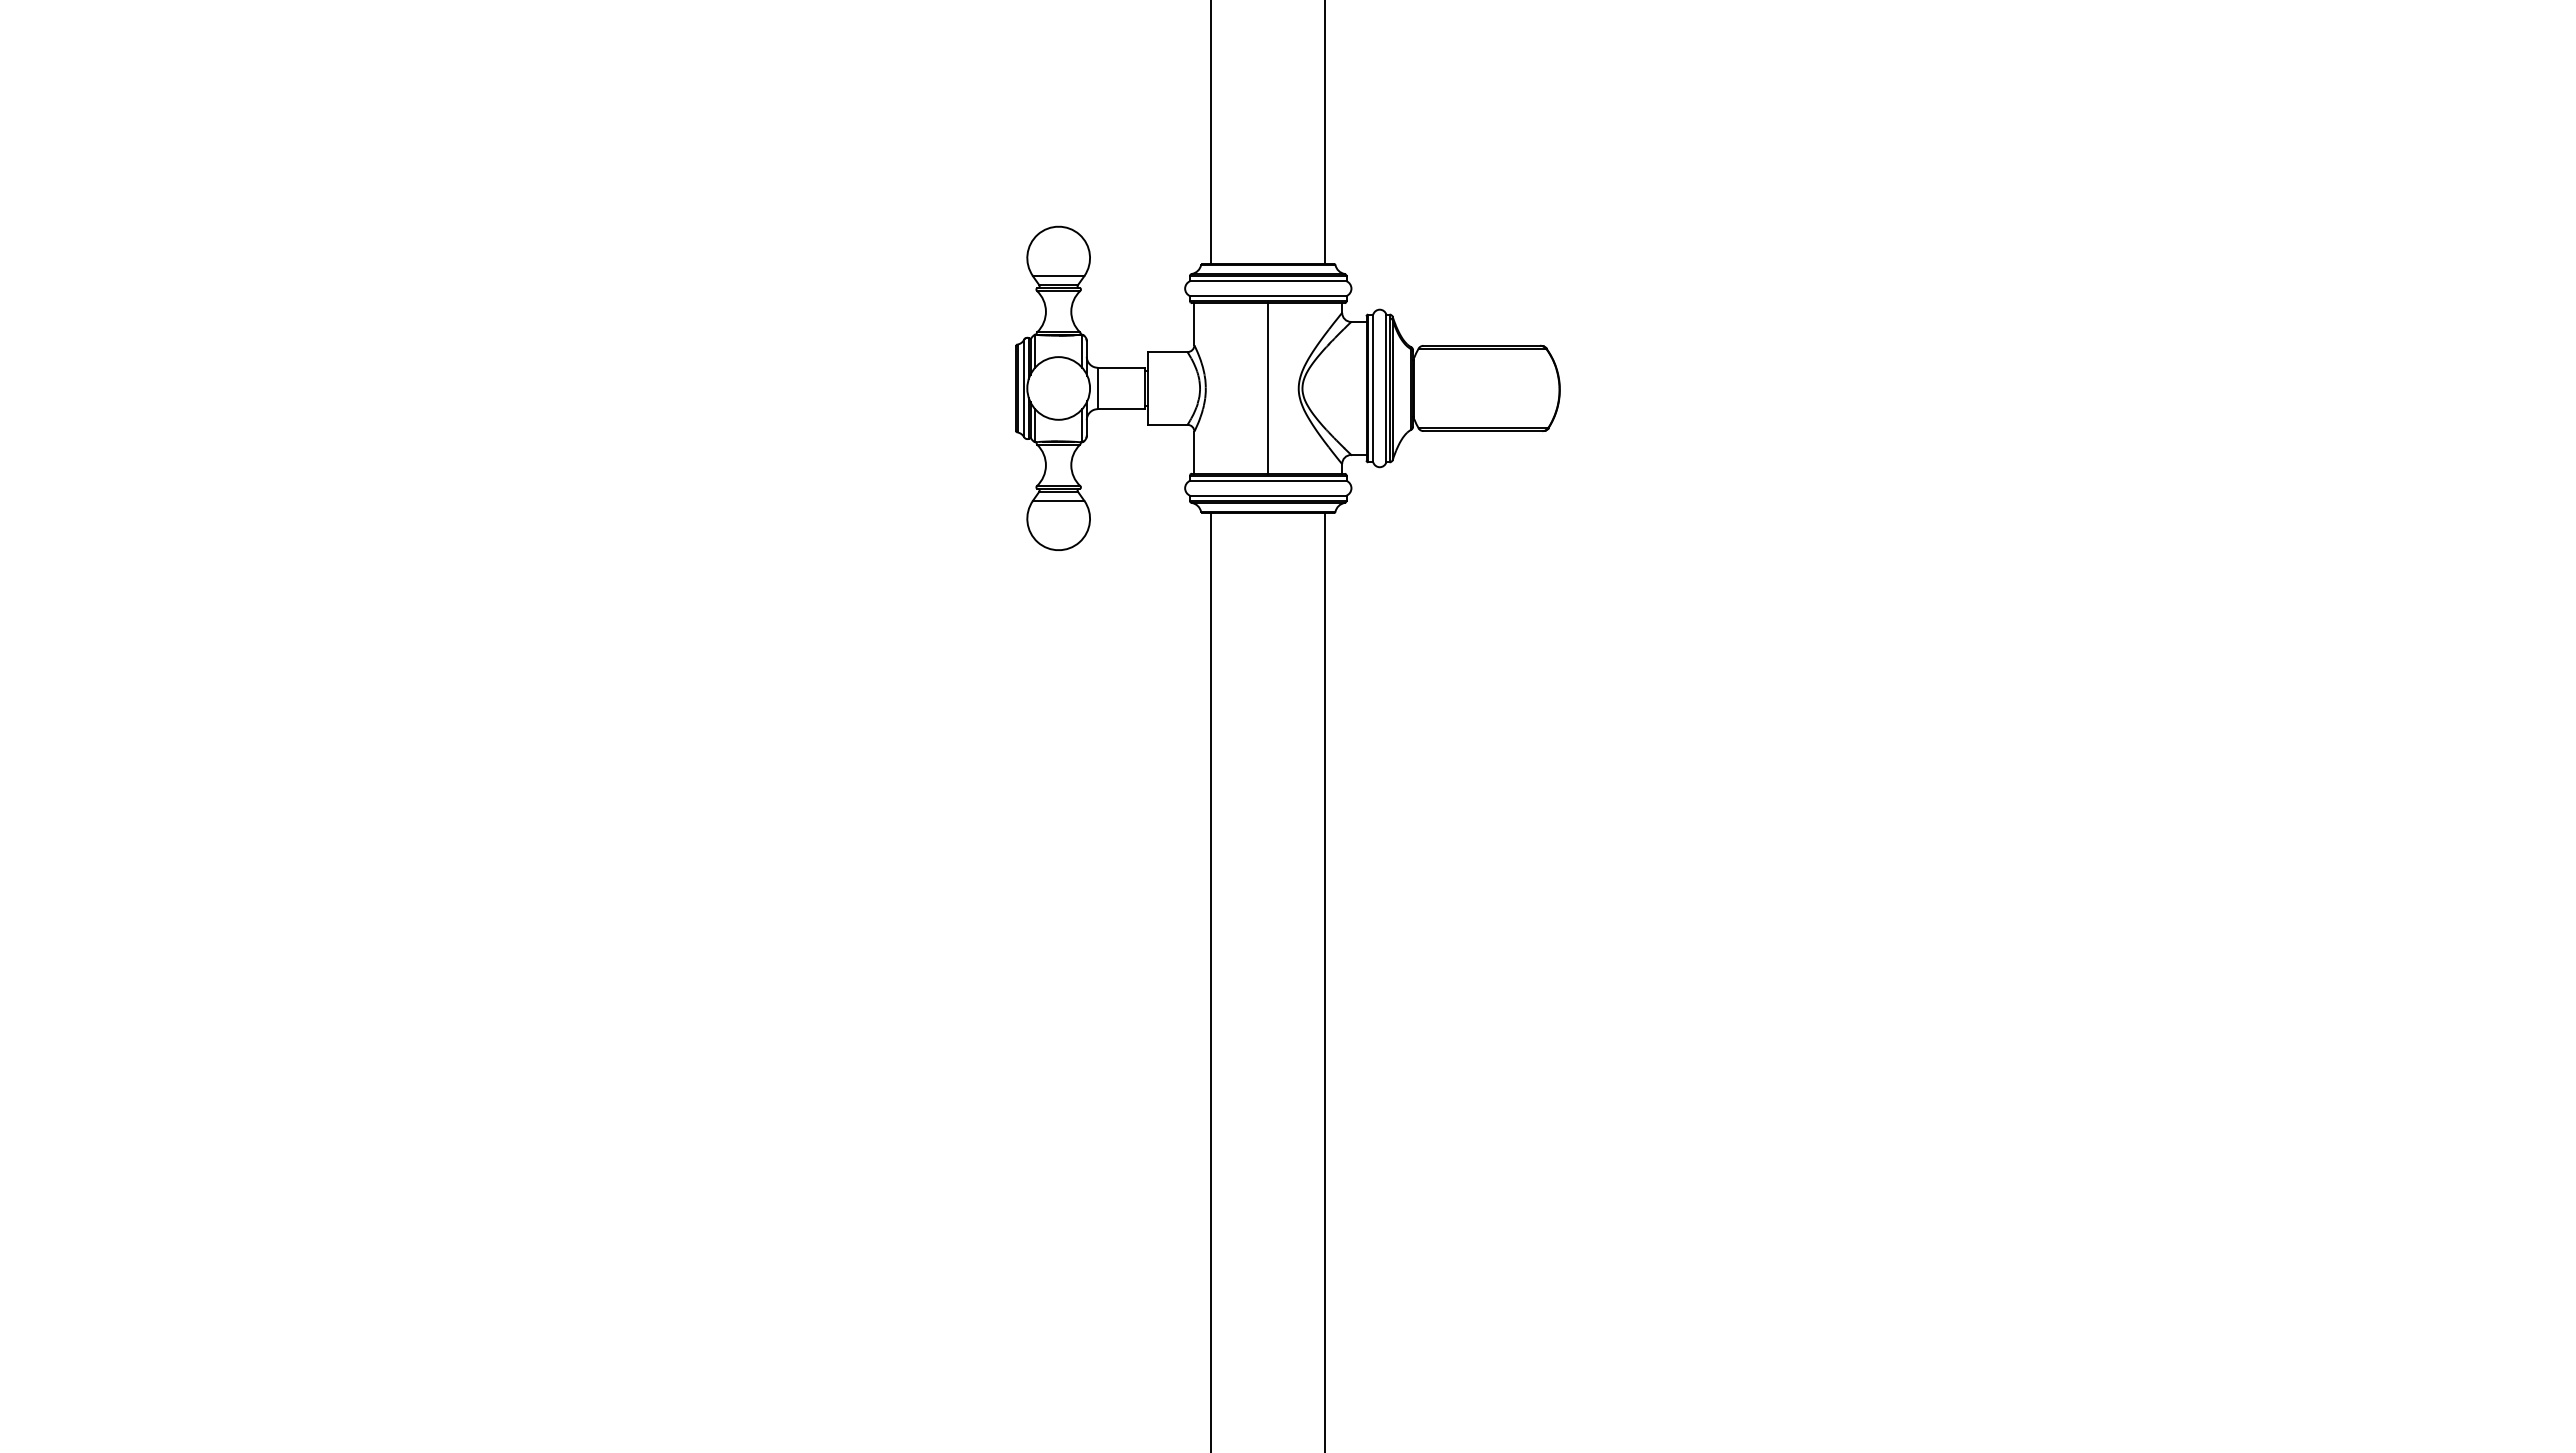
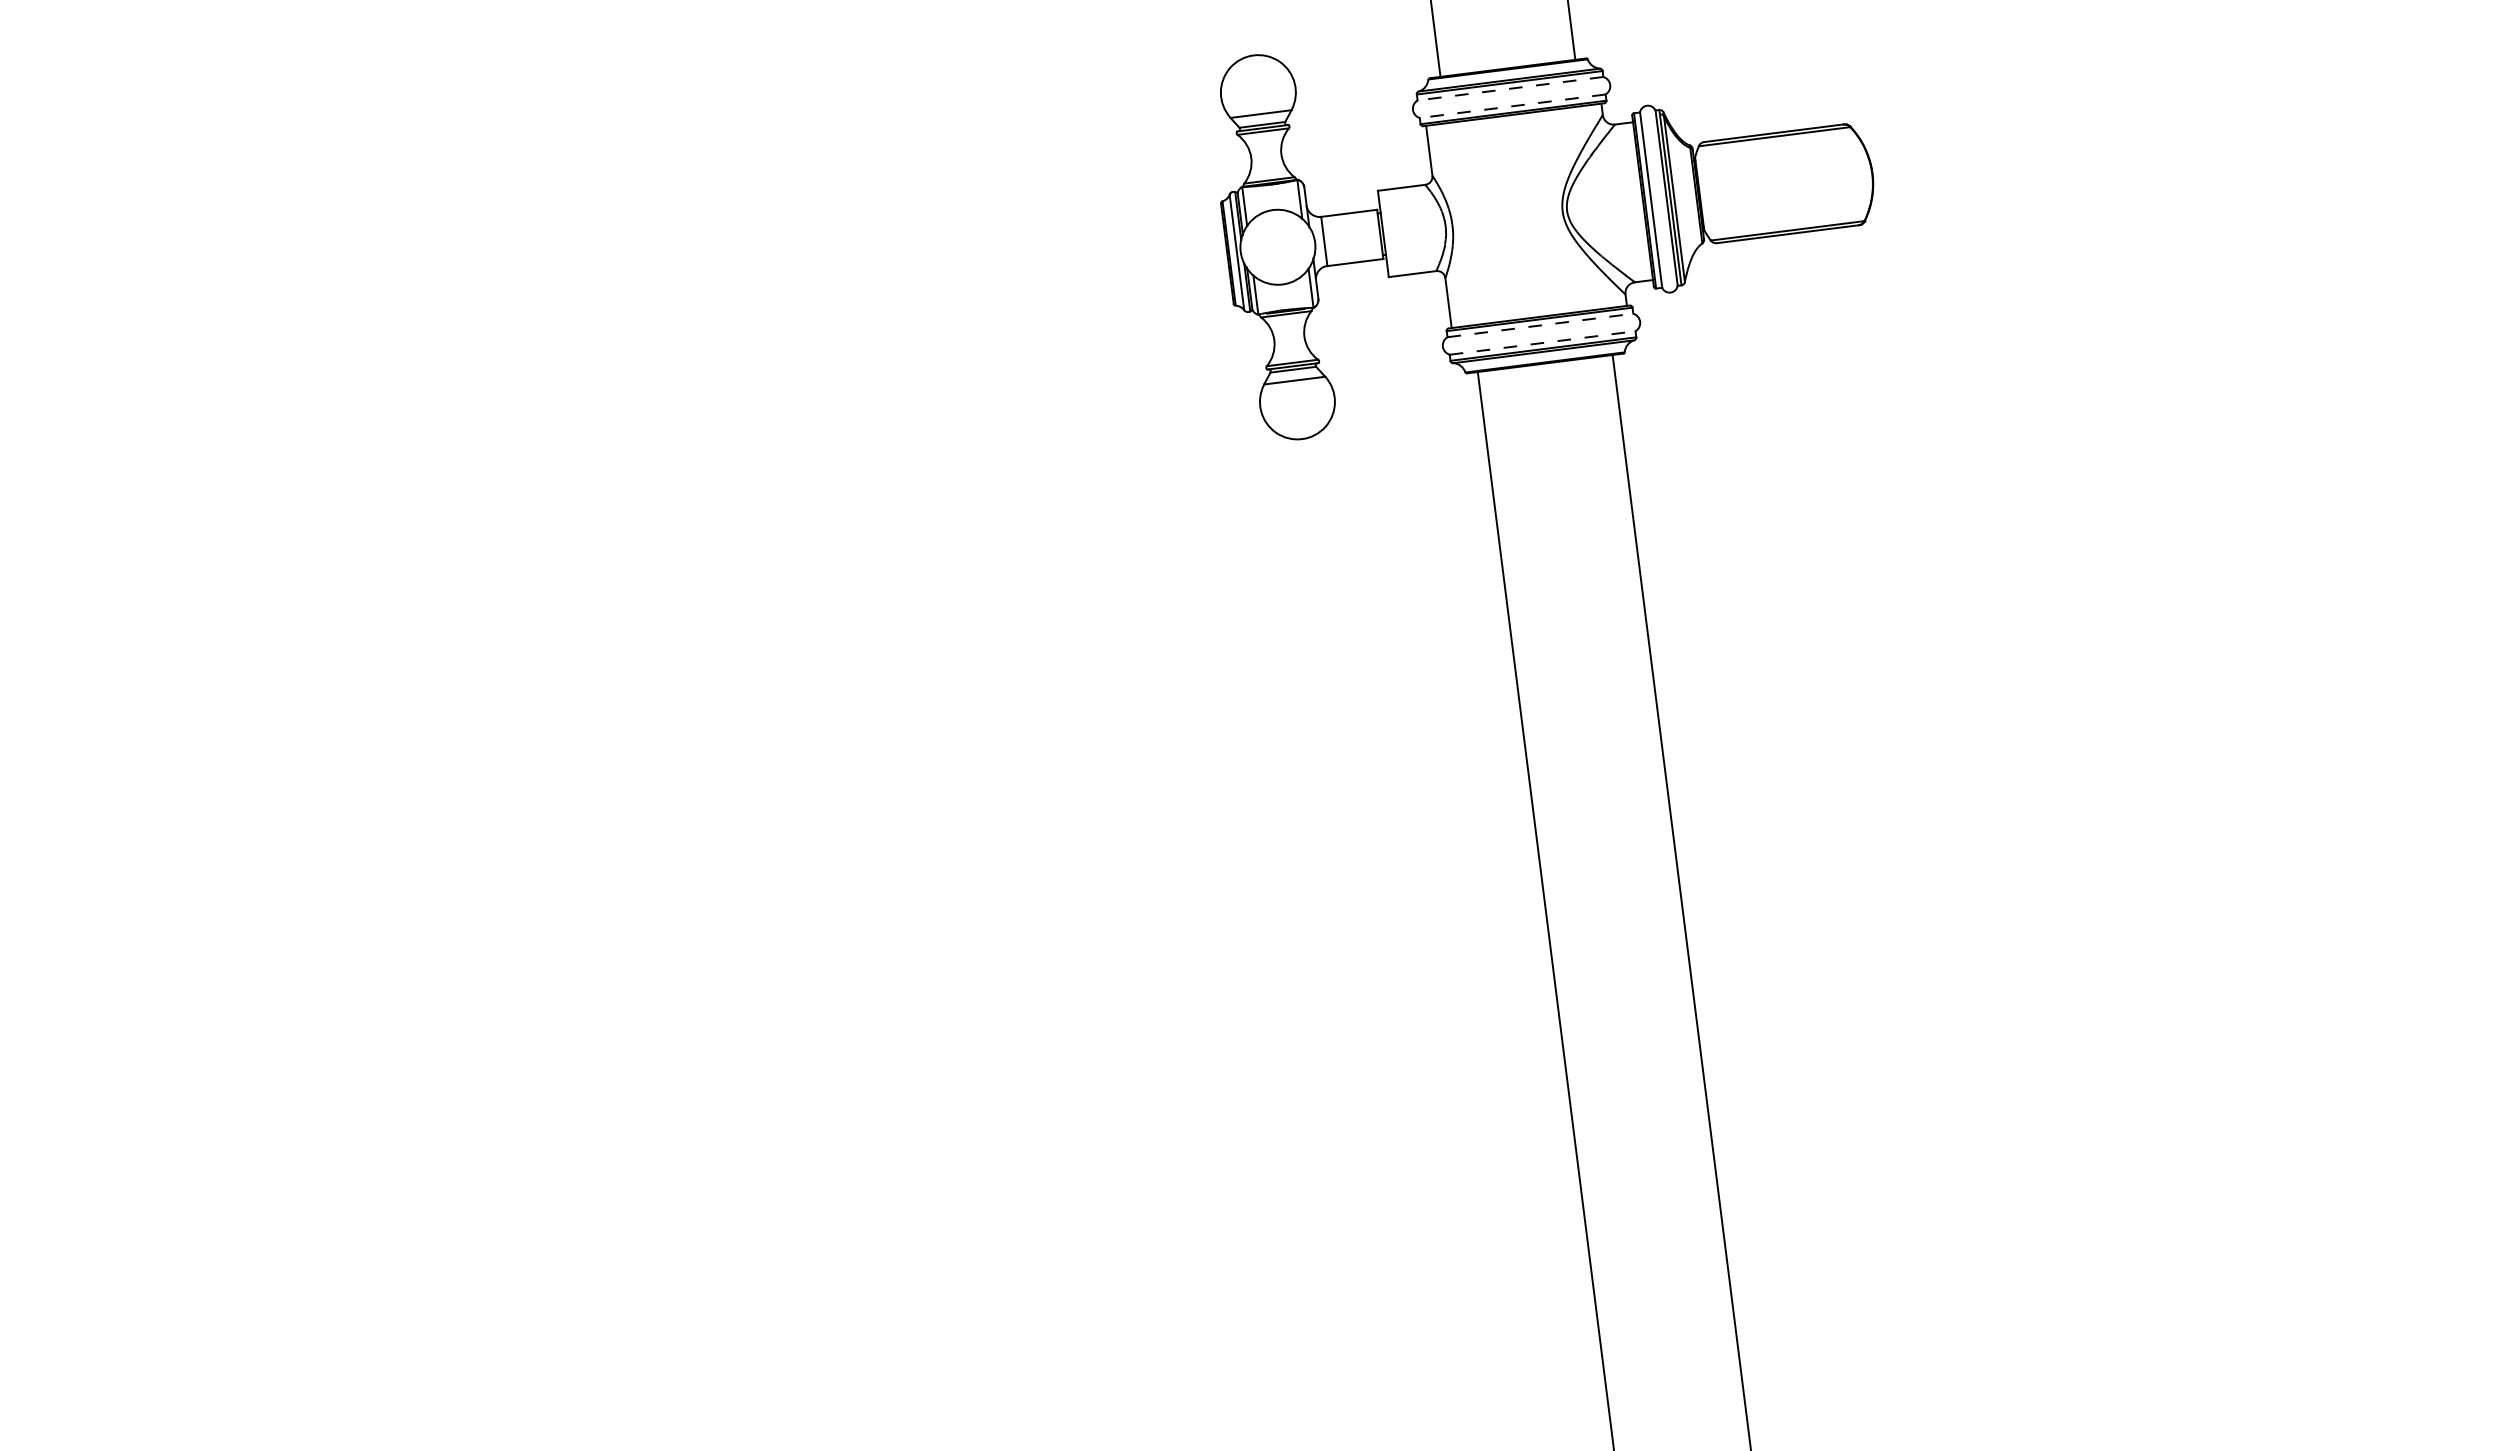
line: (1267, 281) -> (1509, 89), solid -> dashed
line: (1267, 296) -> (1511, 106), solid -> dashed
line: (1268, 388) -> (1526, 215), removed
line: (1268, 480) -> (1540, 325), solid -> dashed
line: (1268, 495) -> (1542, 342), solid -> dashed

